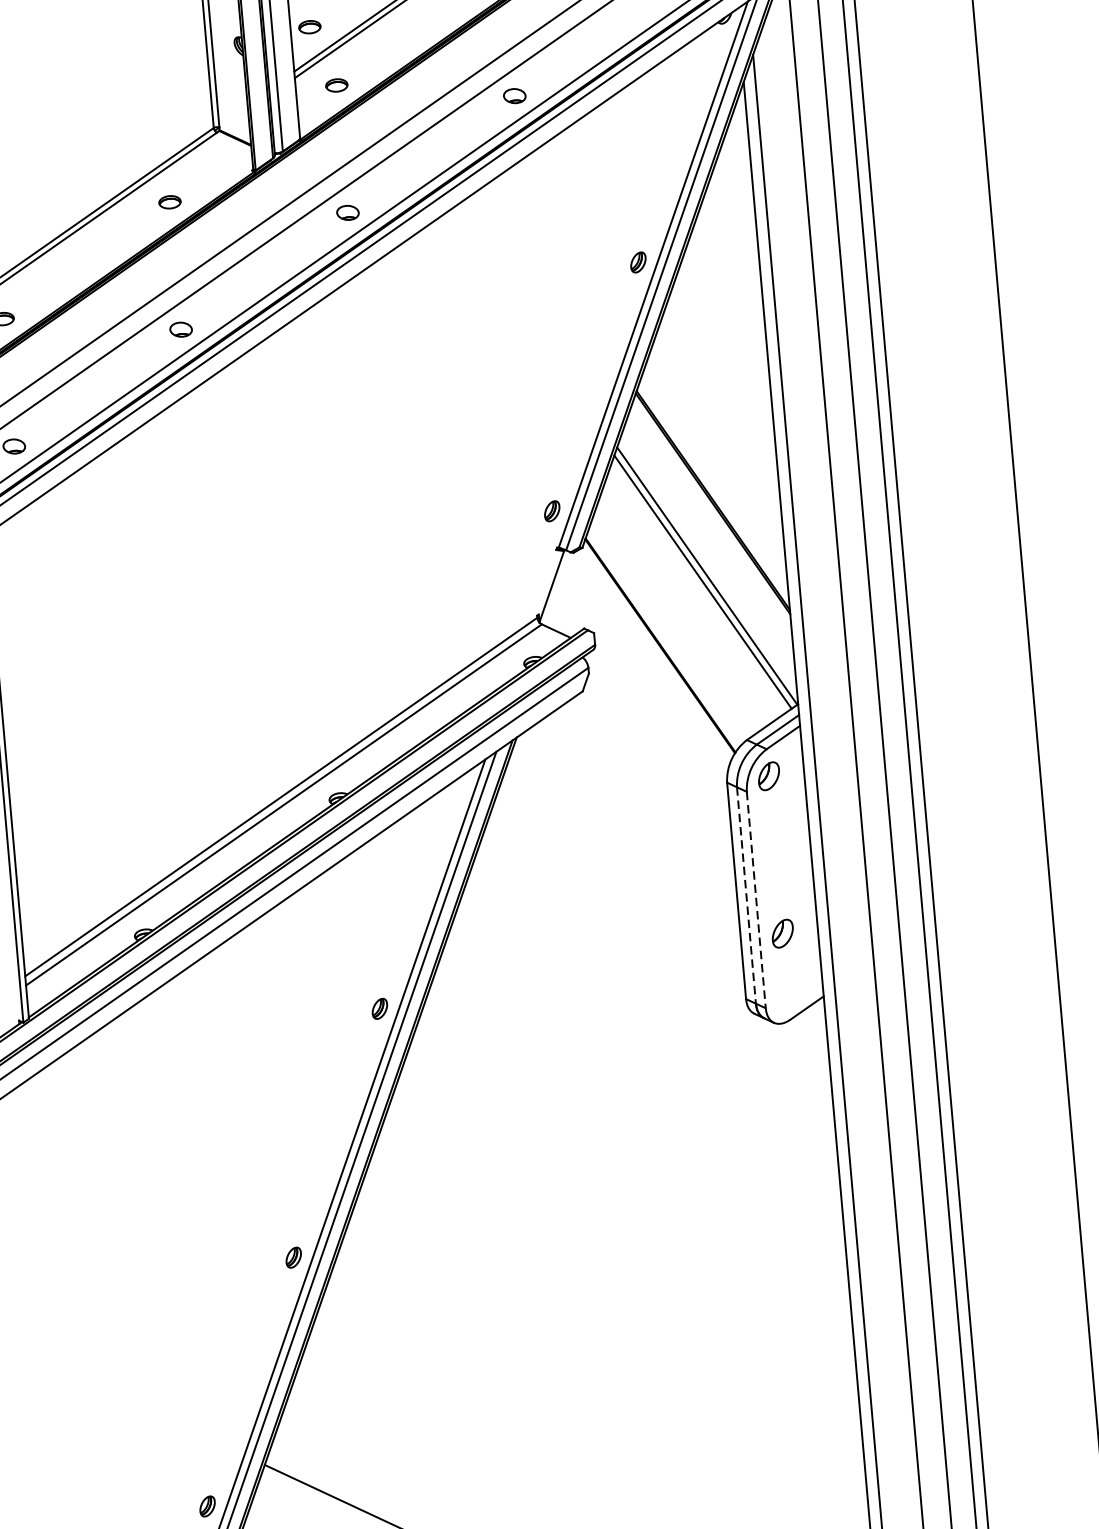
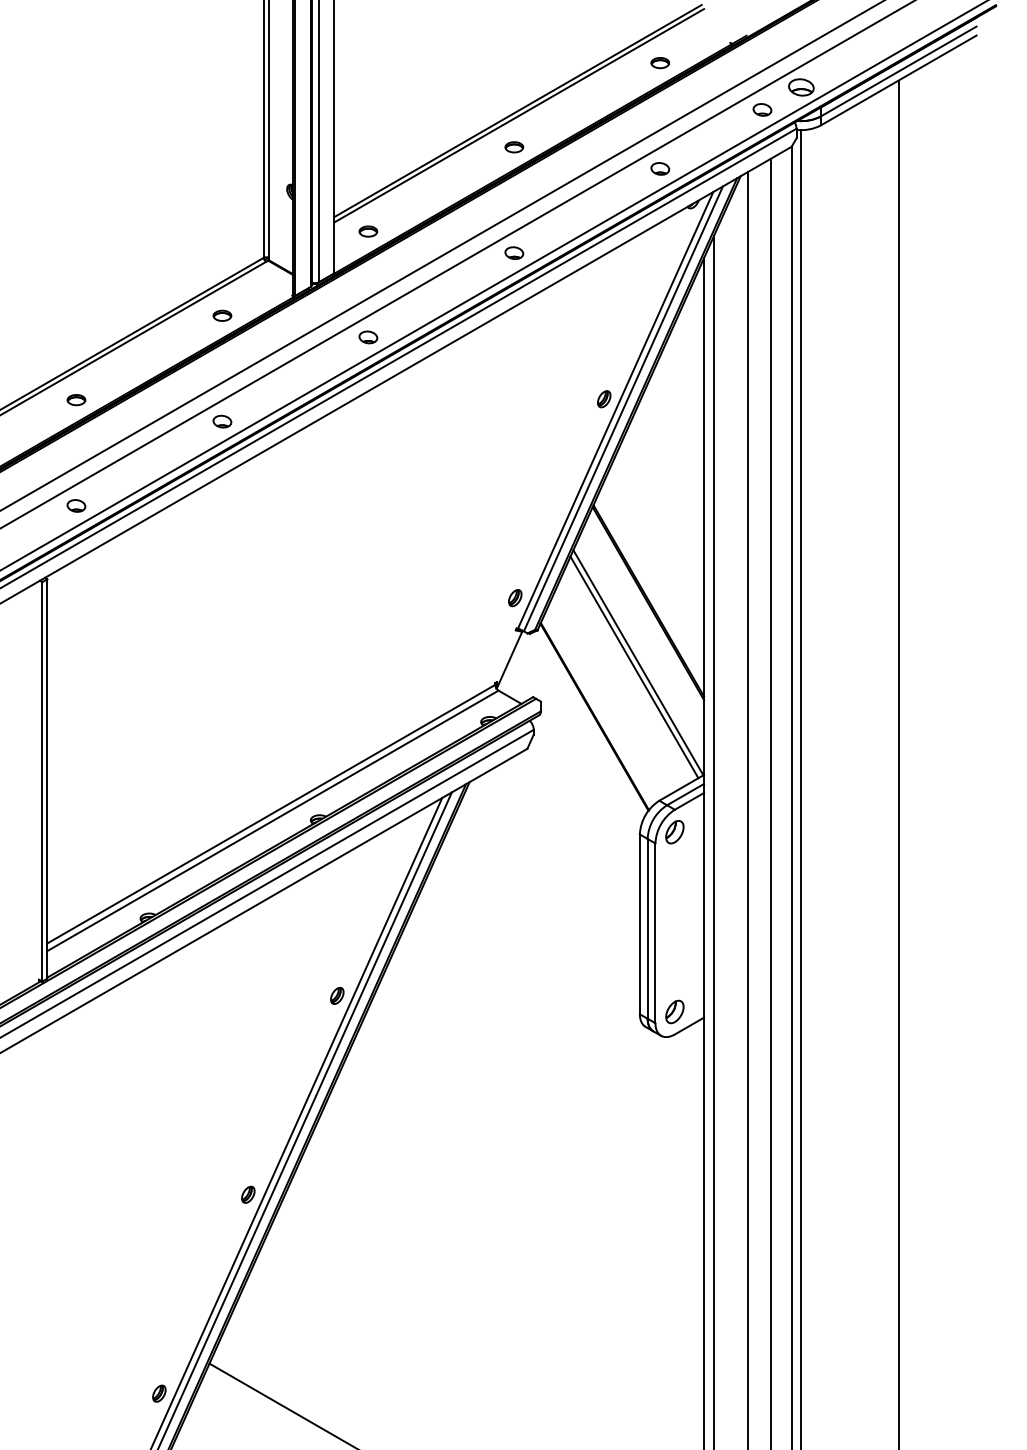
part: (310, 27) -> (350, 181), removed
line: (746, 895) -> (647, 928), dashed -> solid
line: (756, 900) -> (655, 933), dashed -> solid
part: (782, 933) -> (674, 1011), moved

